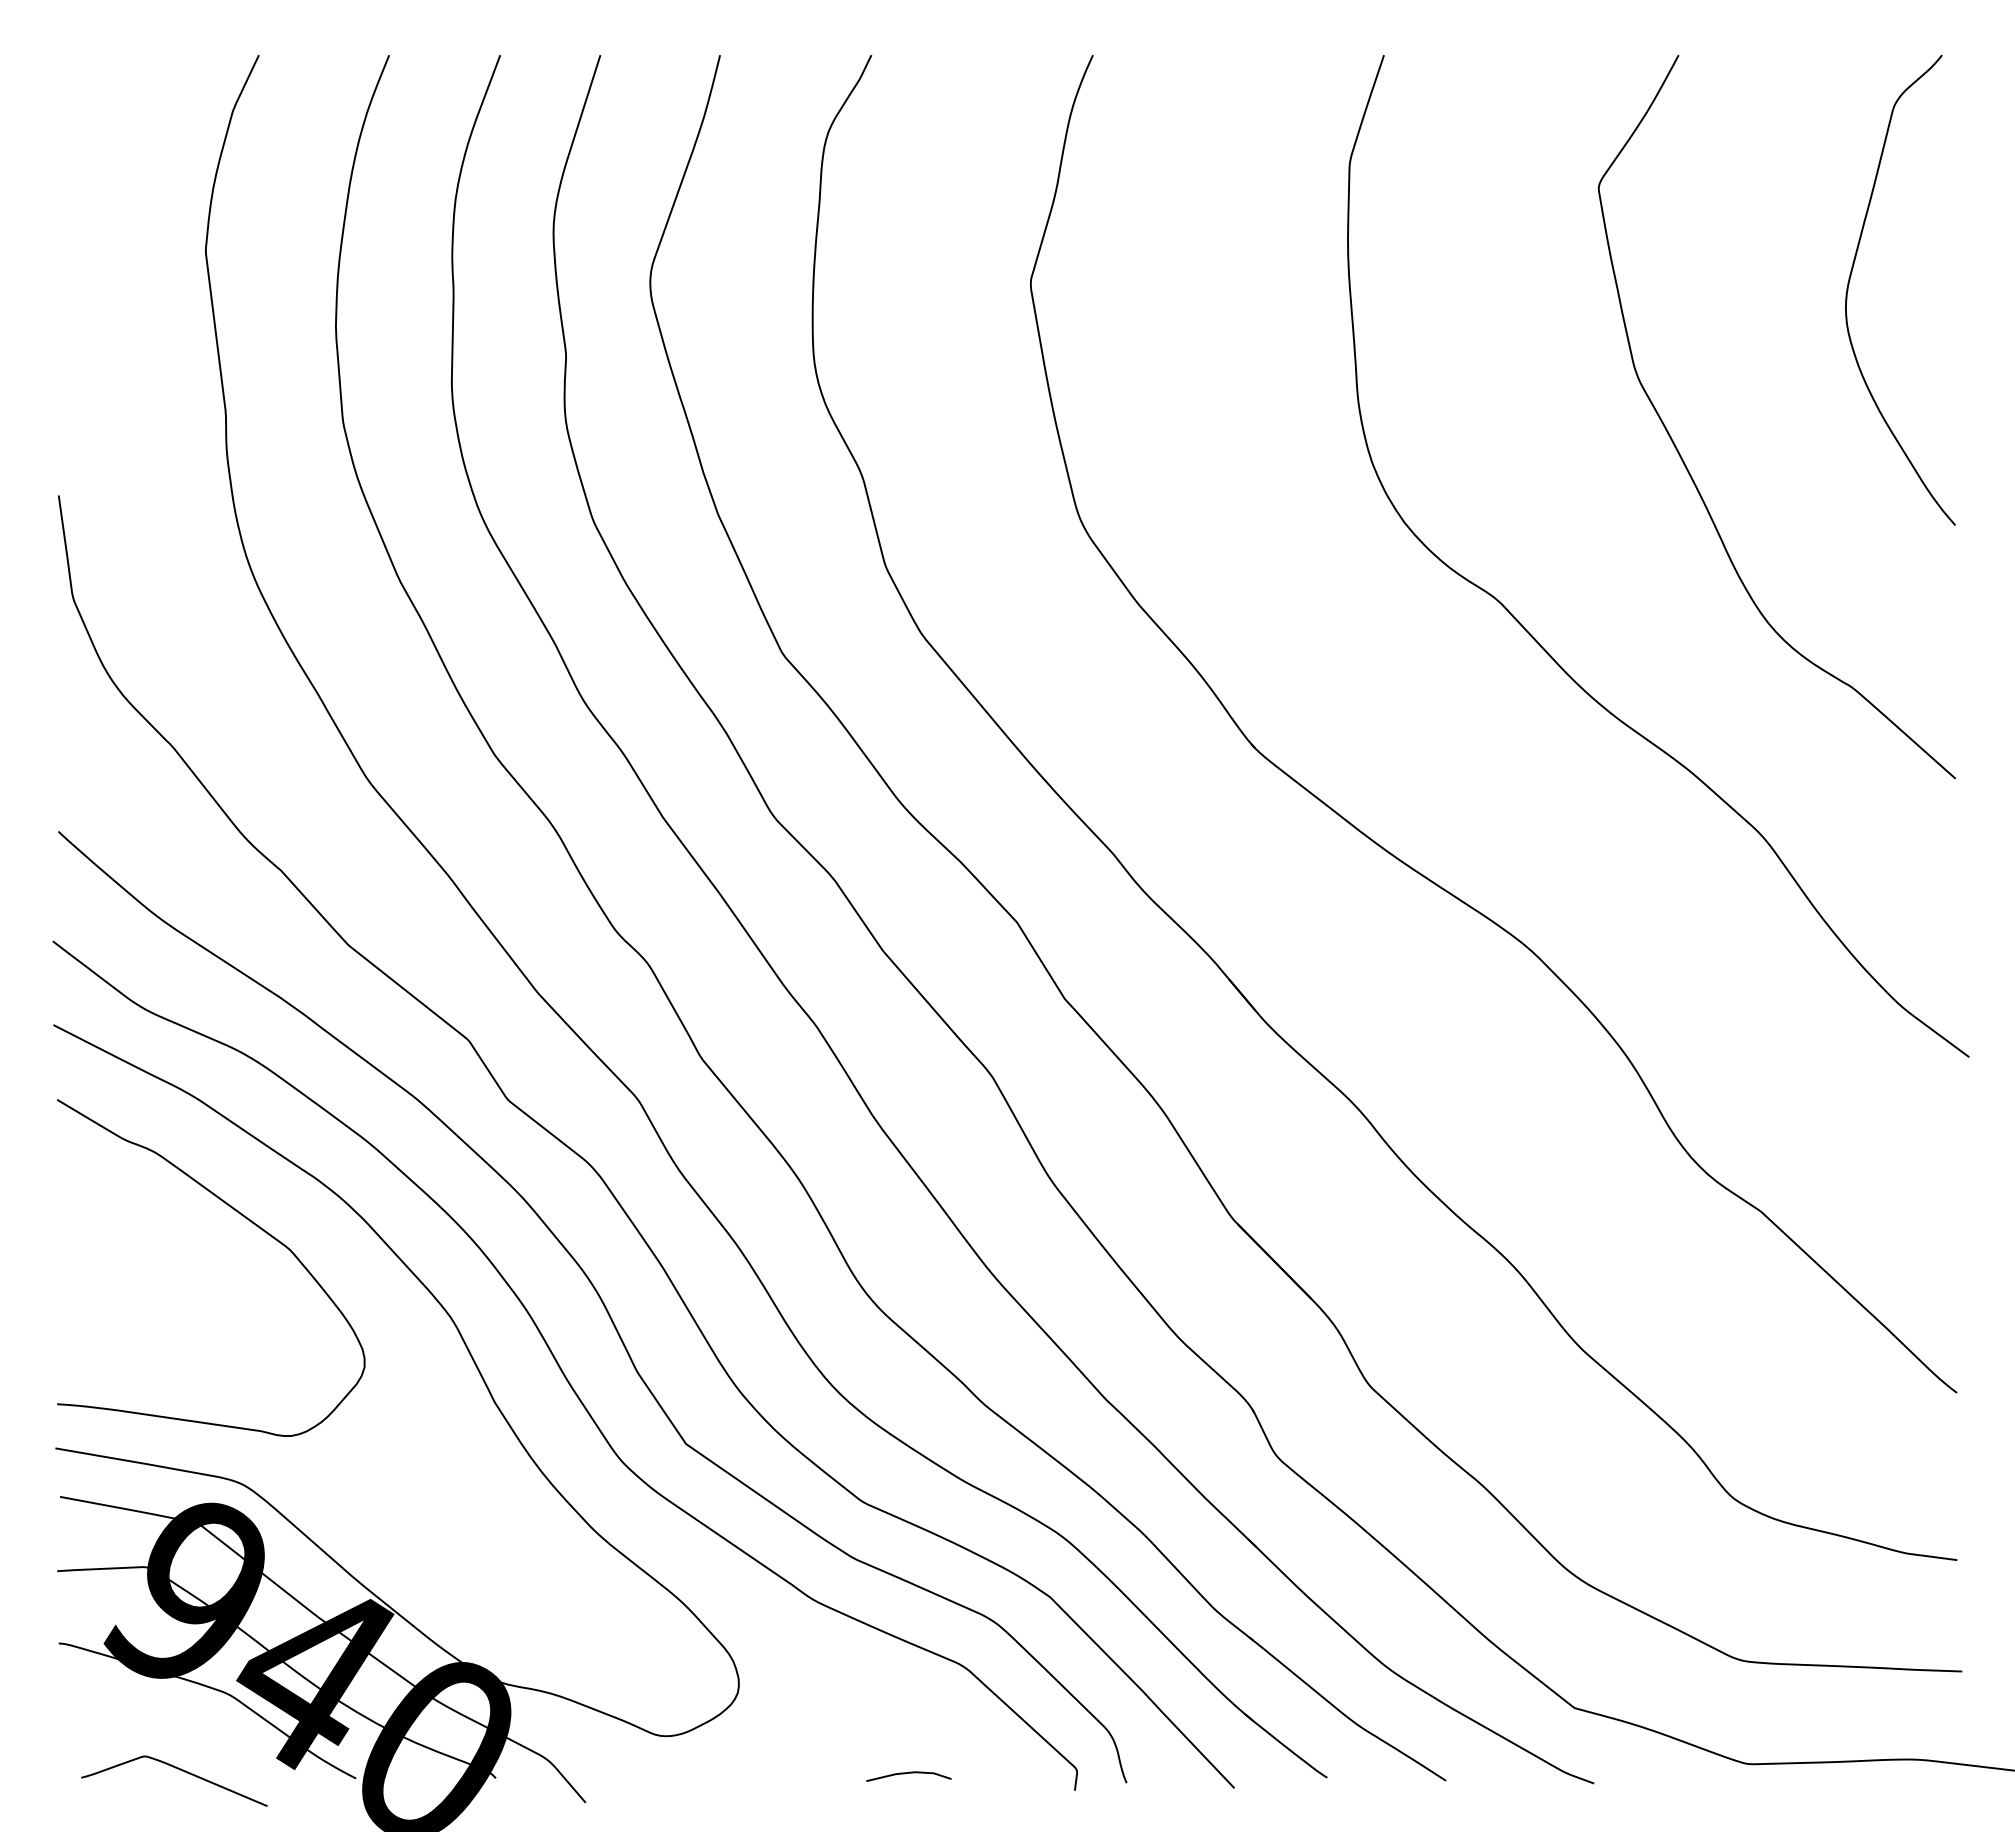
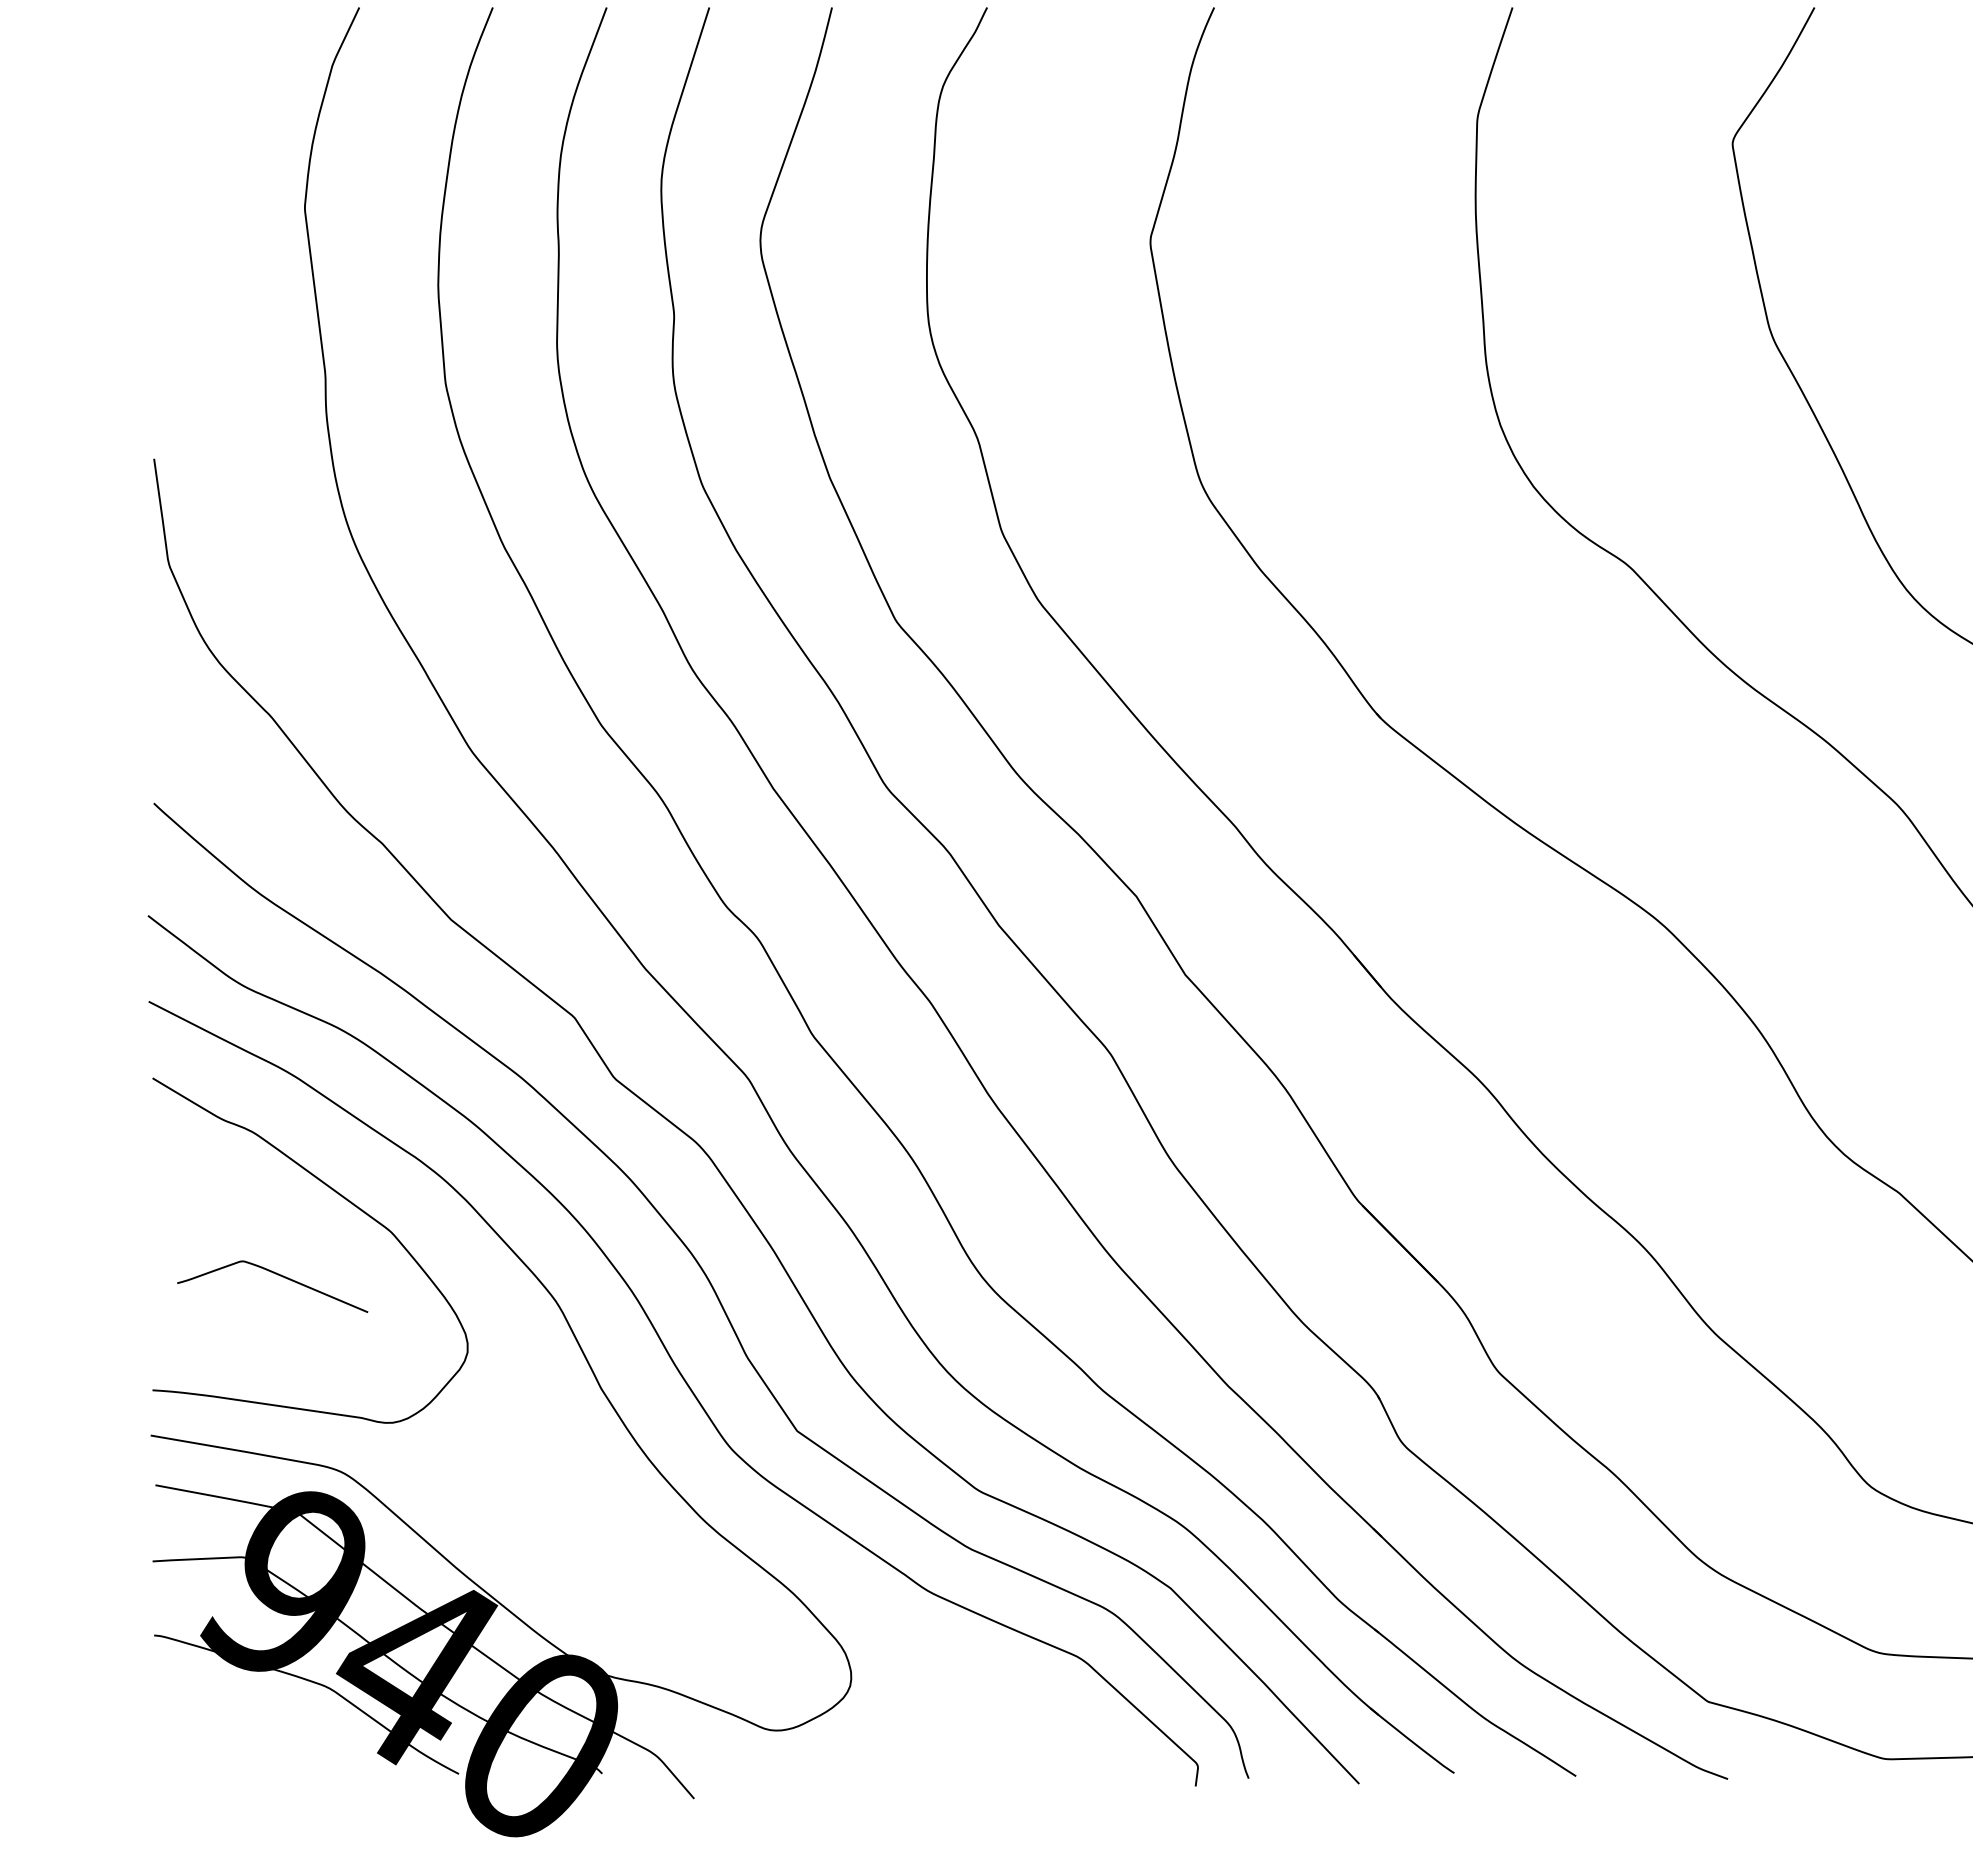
curve: (177, 1769) -> (275, 1274), moved
line: (908, 1773) -> (1025, 1768), removed

